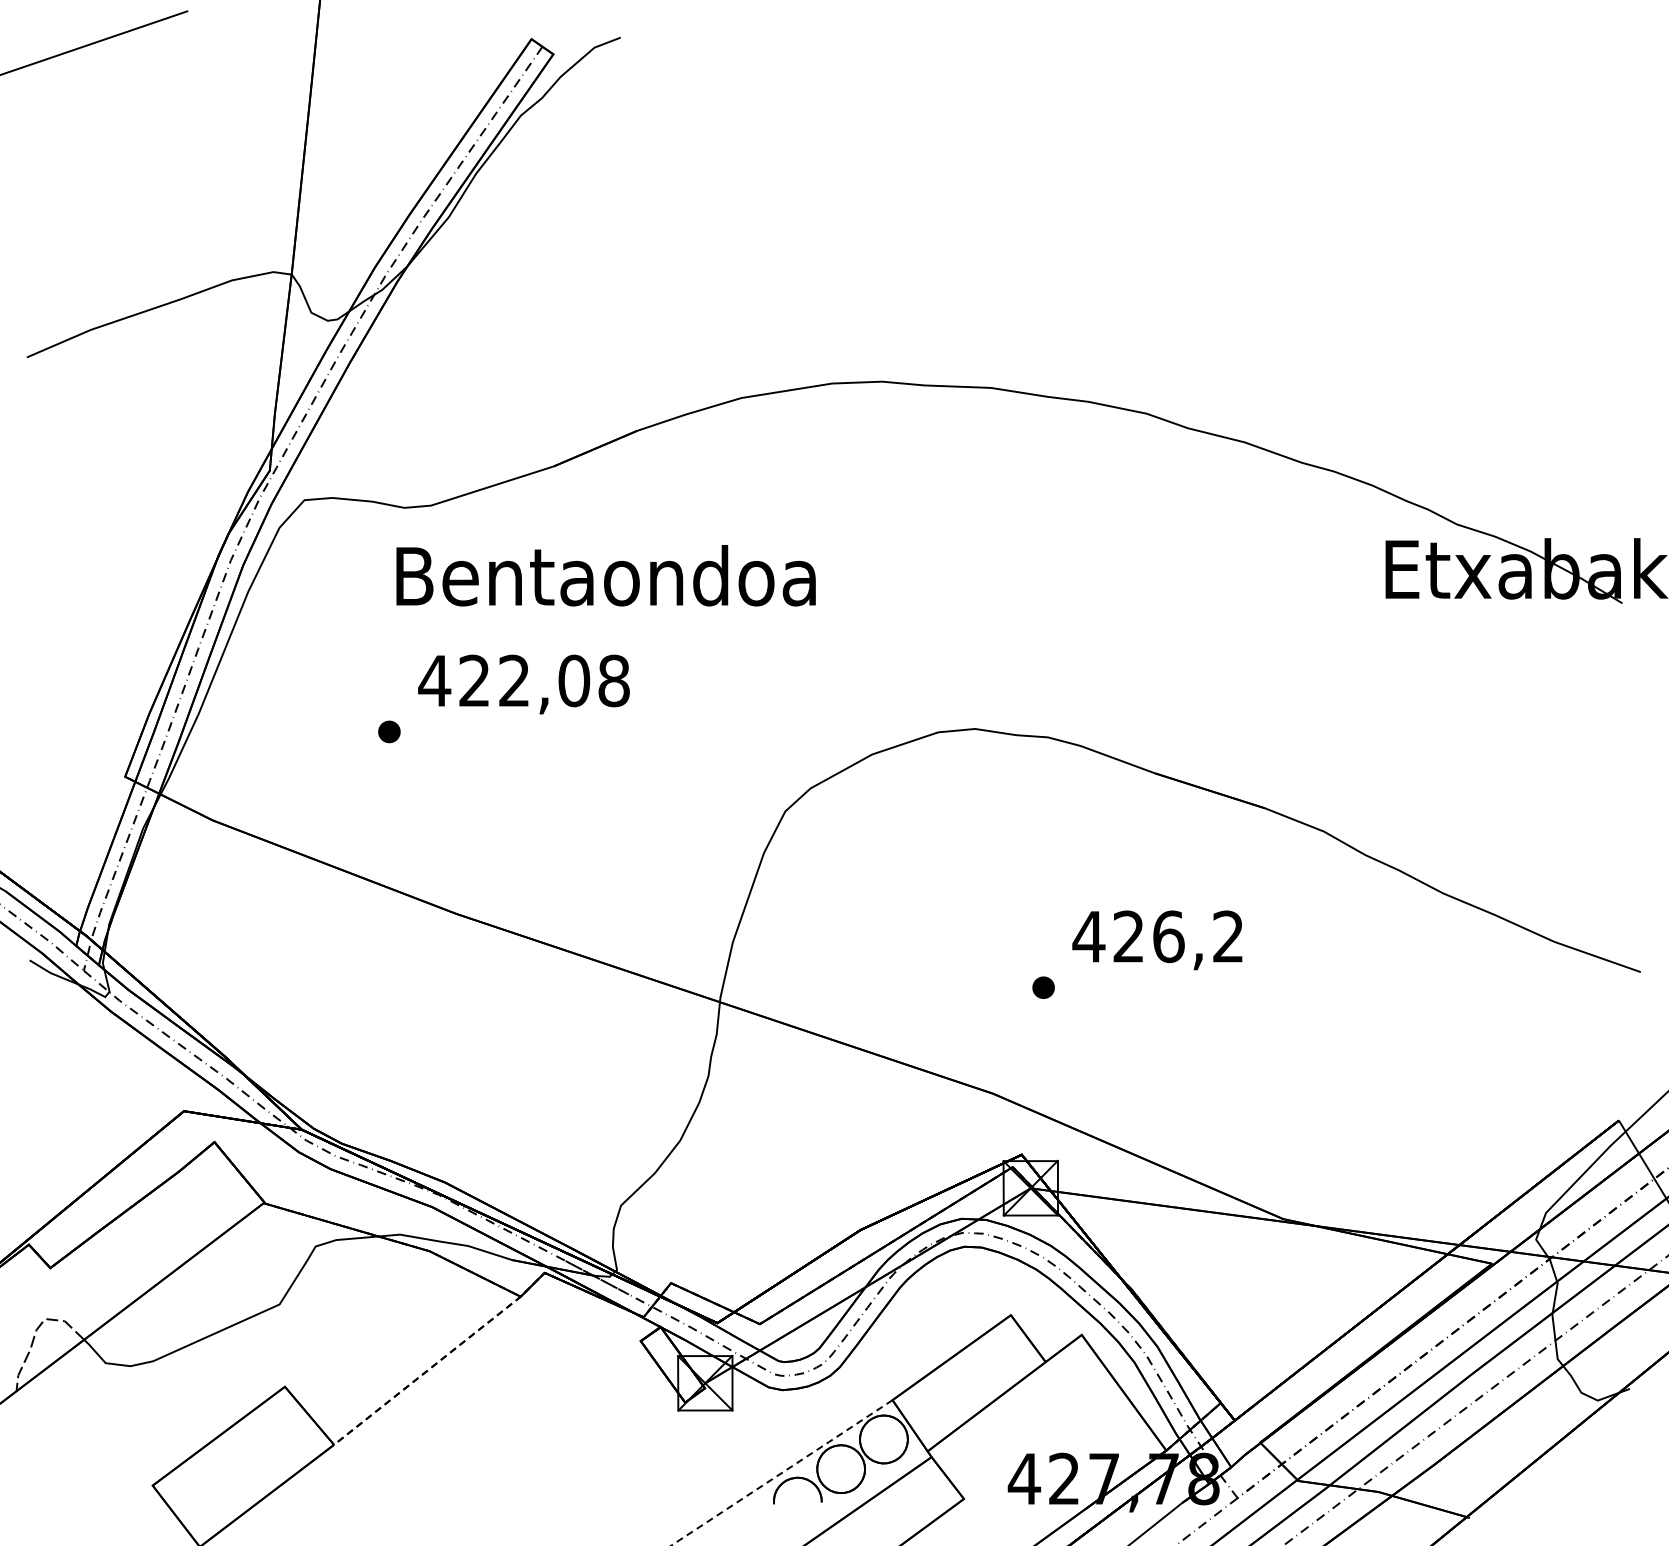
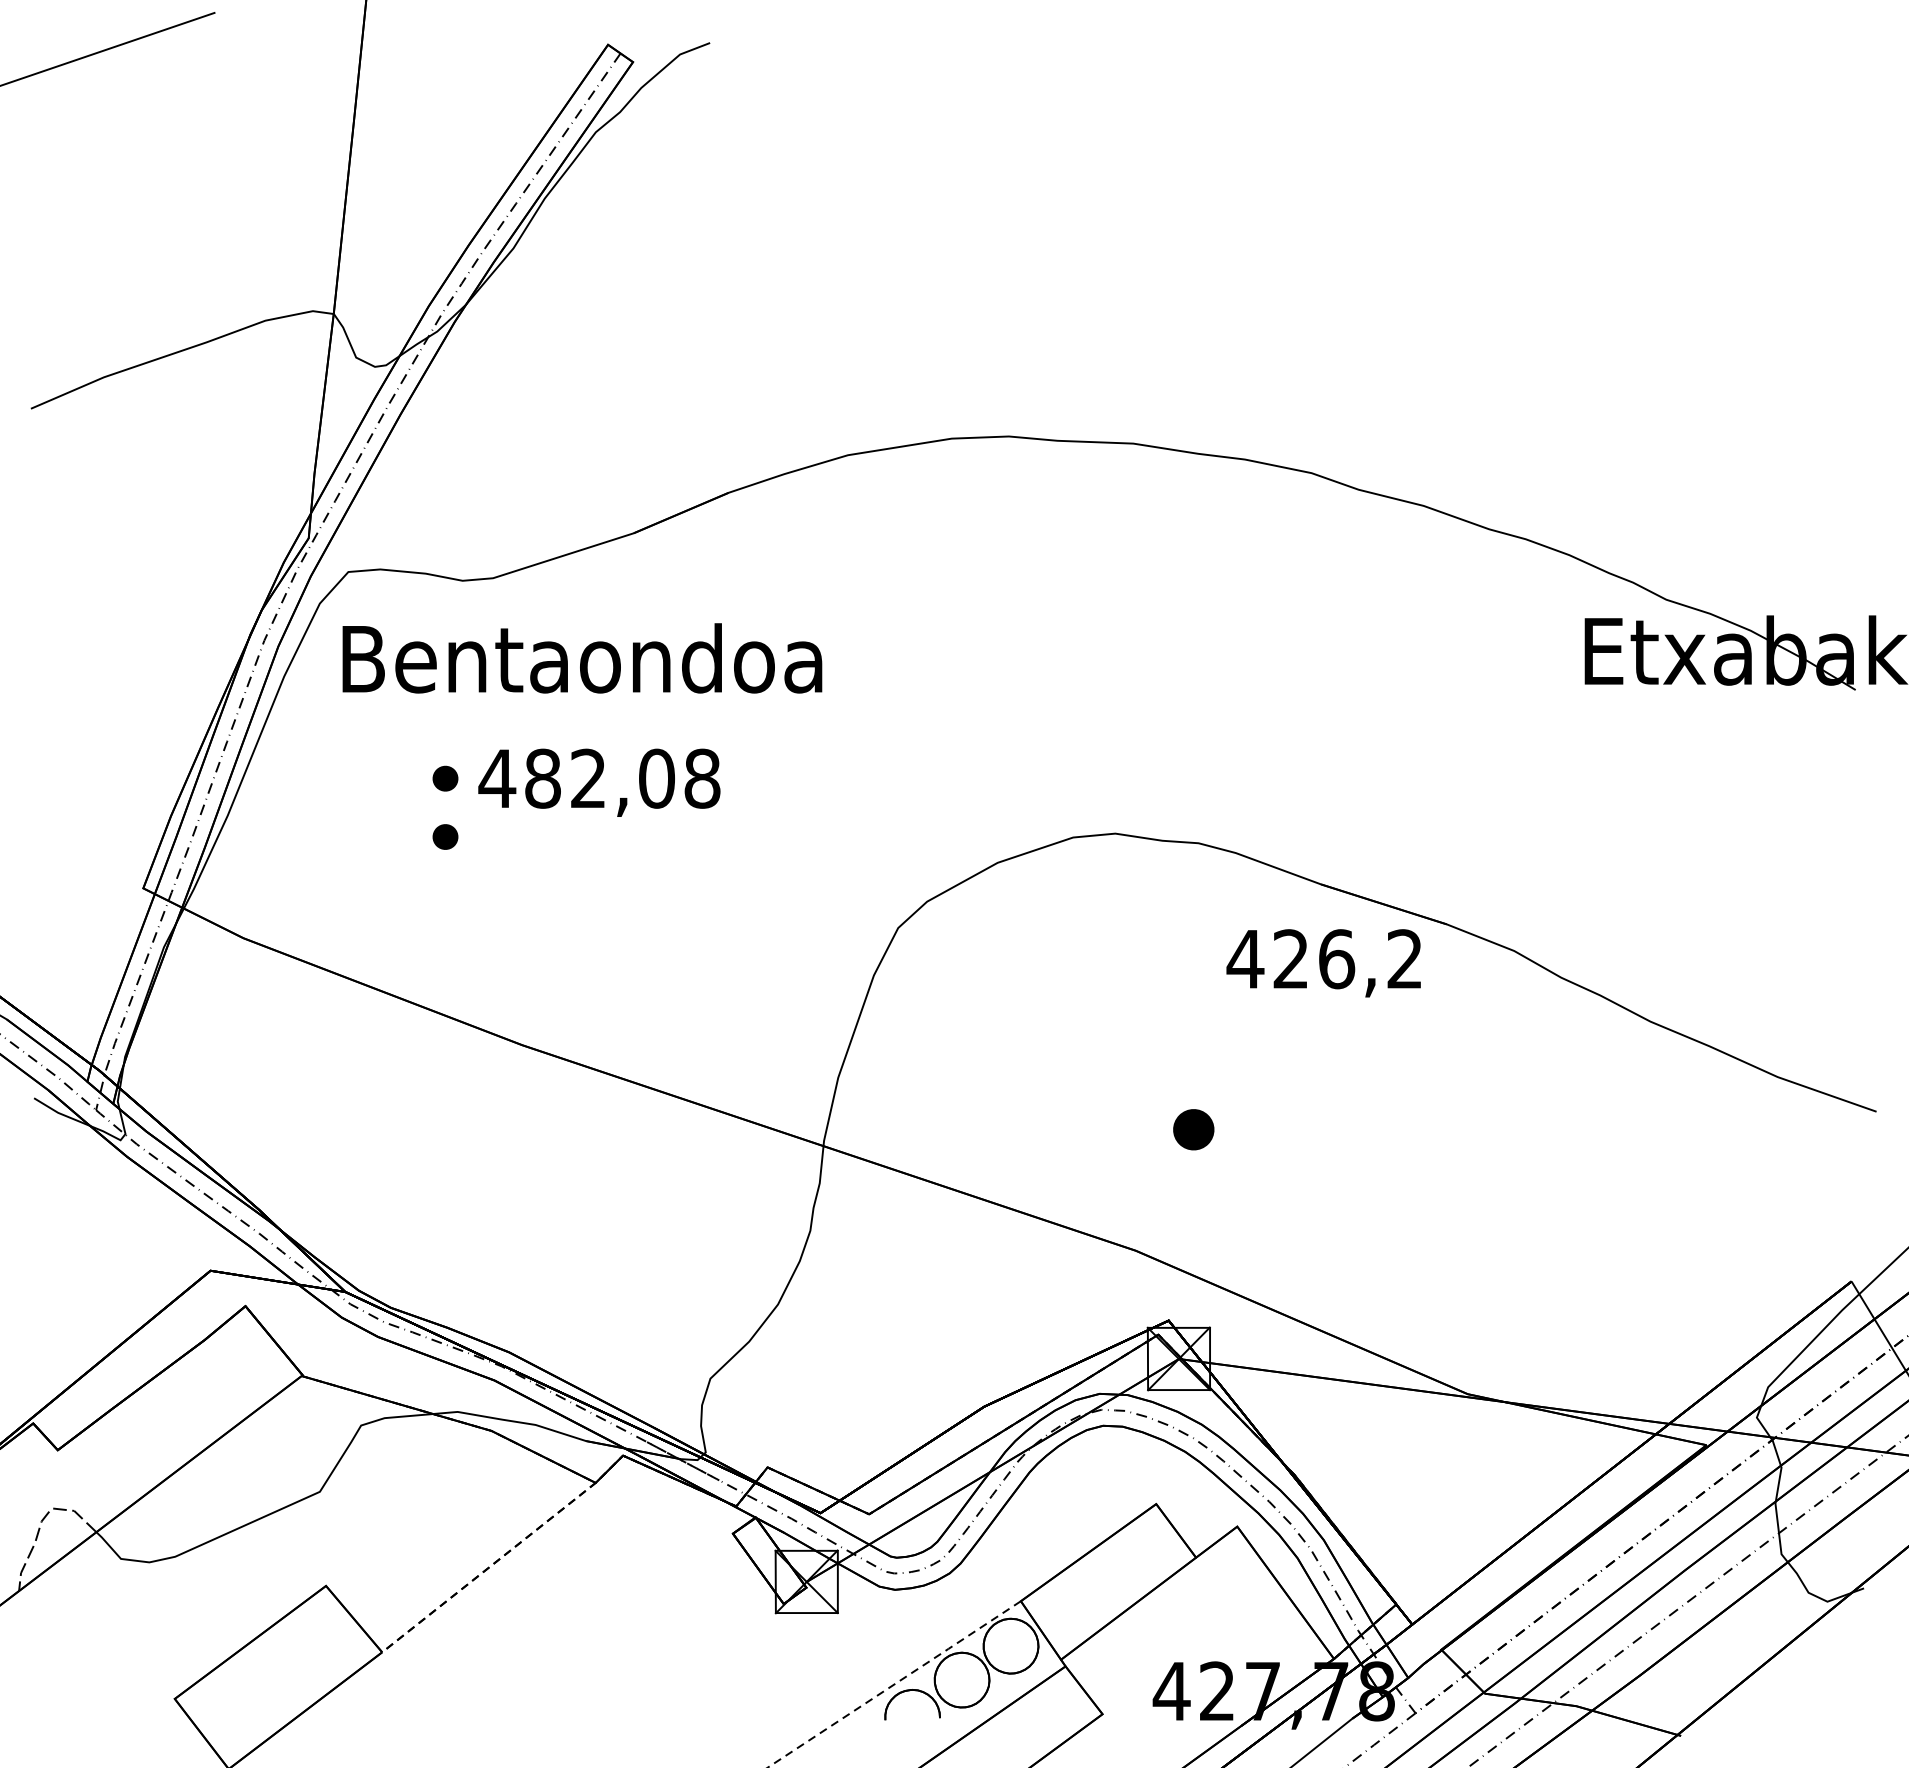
text: (605, 575) -> (581, 658), moved
part: (389, 680) -> (445, 778), added
text: (474, 680) -> (542, 778), 422,08 -> 482,08
text: (1157, 940) -> (1323, 963), moved
part: (1043, 987) -> (1193, 1129), size x1.6

